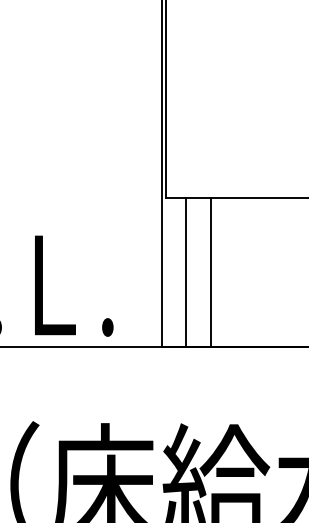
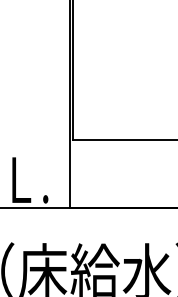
line: (186, 273) -> (81, 174), removed
line: (210, 273) -> (92, 174), removed

